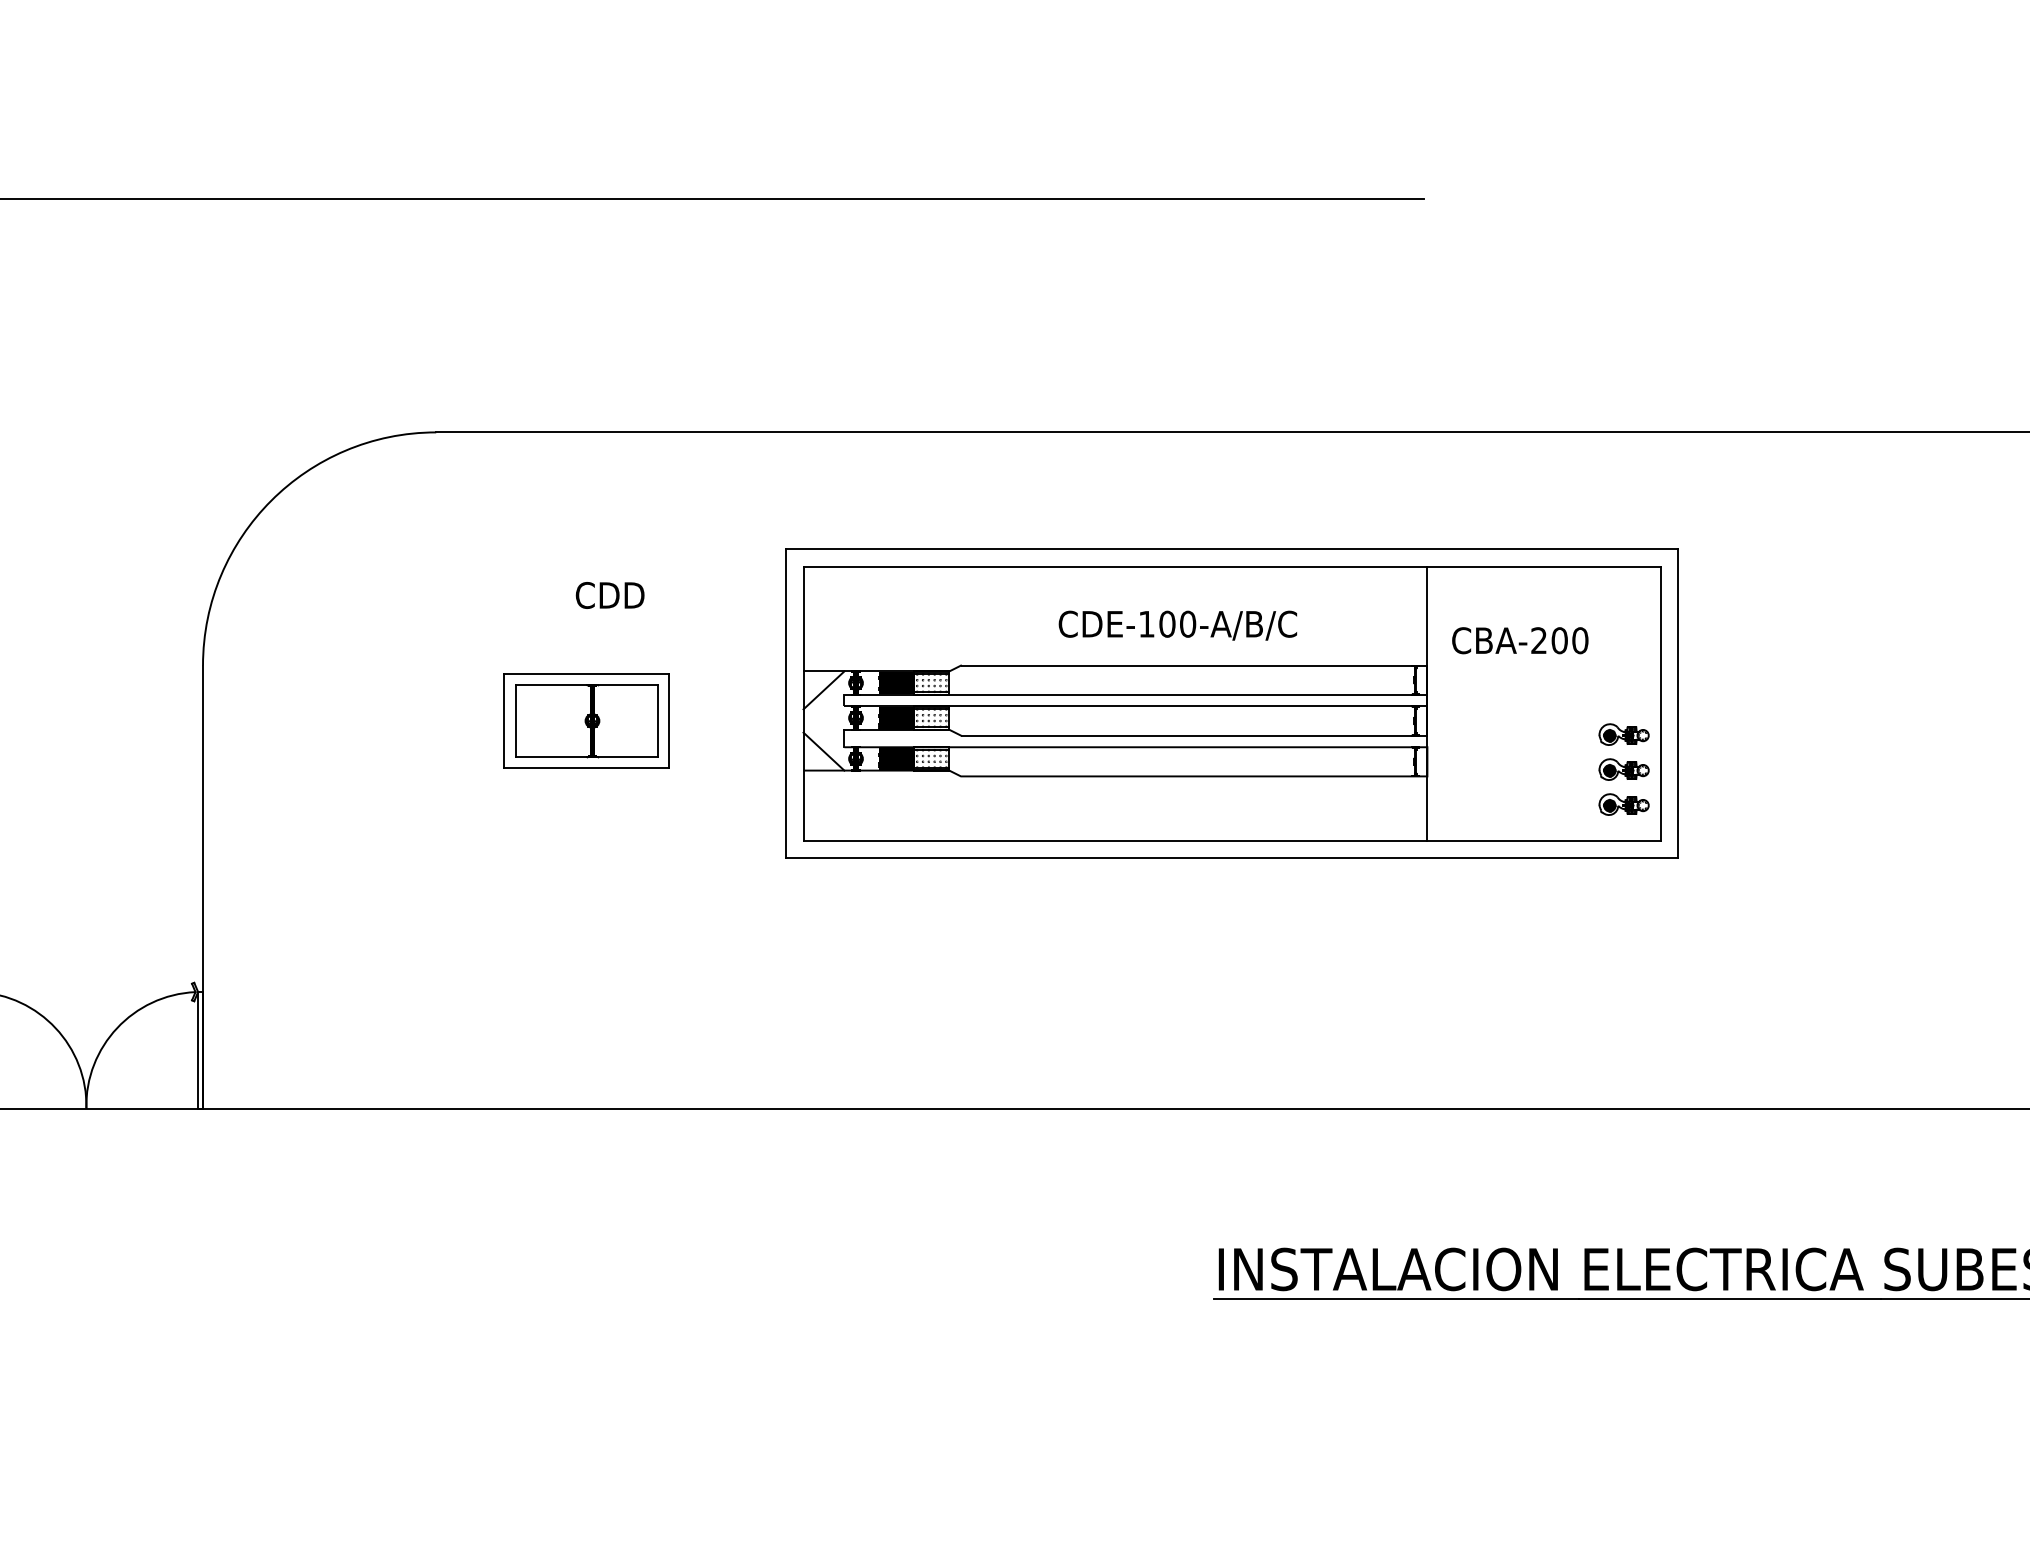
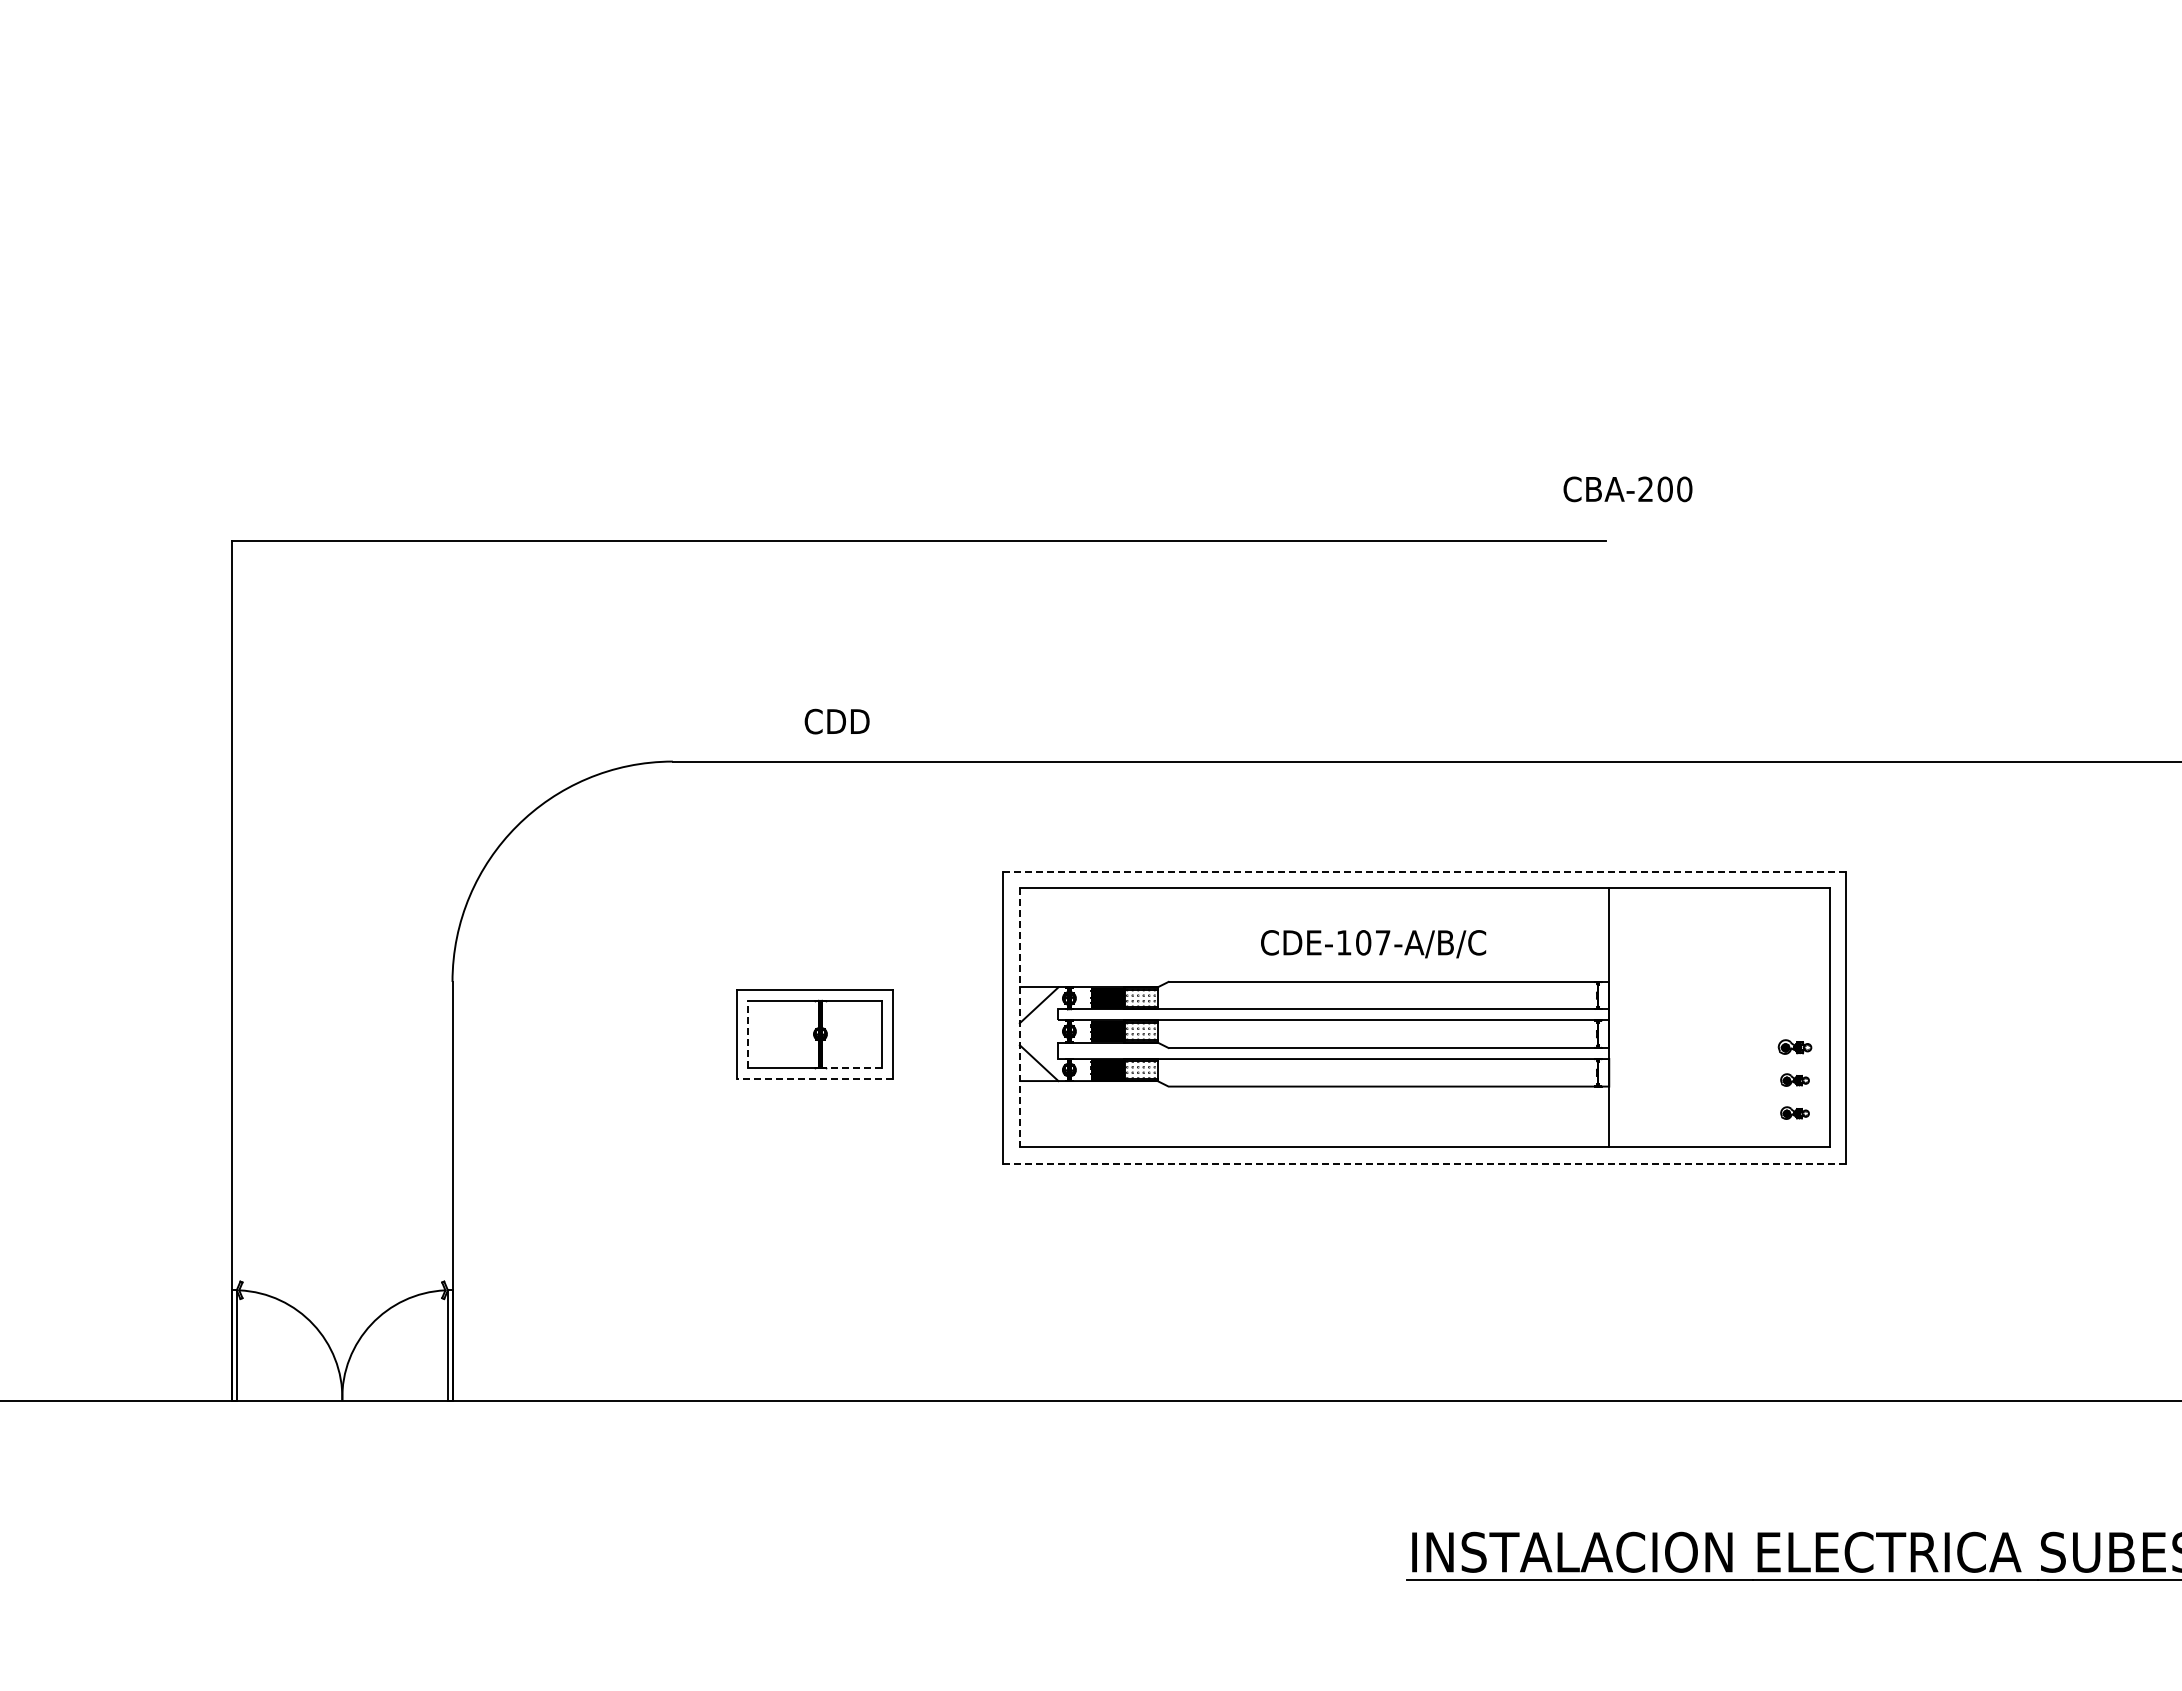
line: (1231, 548) -> (1424, 871), solid -> dashed
text: (609, 595) -> (836, 721), moved
text: (1187, 623) -> (1382, 942), CDE-100-A/B/C -> CDE-107-A/B/C
text: (1519, 640) -> (1627, 489), moved
line: (803, 704) -> (1019, 1018), solid -> dashed
line: (515, 721) -> (747, 1034), solid -> dashed
part: (1623, 733) -> (1794, 1046), size x0.7
line: (627, 756) -> (853, 1067), solid -> dashed
line: (586, 767) -> (814, 1078), solid -> dashed
part: (1623, 768) -> (1794, 1079), size x0.6
part: (1623, 803) -> (1794, 1112), size x0.6
line: (1232, 857) -> (1425, 1163), solid -> dashed

